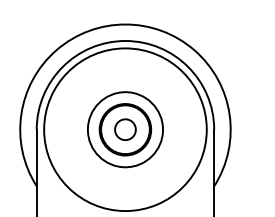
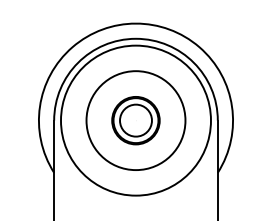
circle: (124, 129) -> (135, 120), size x1.43
circle: (124, 129) -> (135, 120), size x1.67

